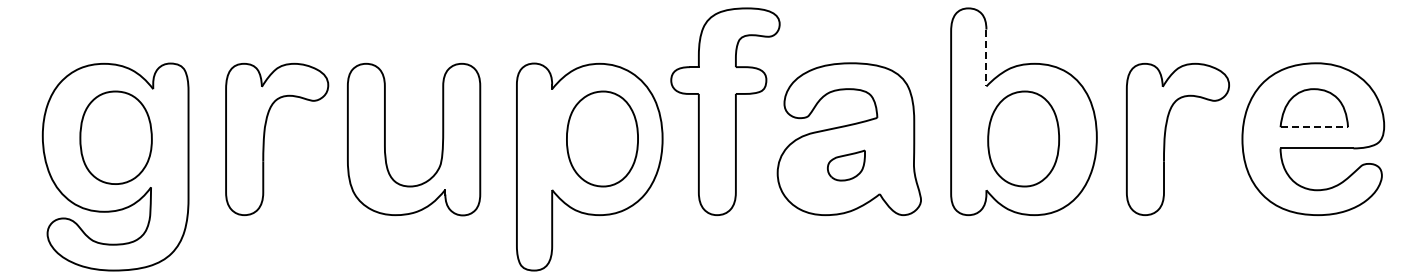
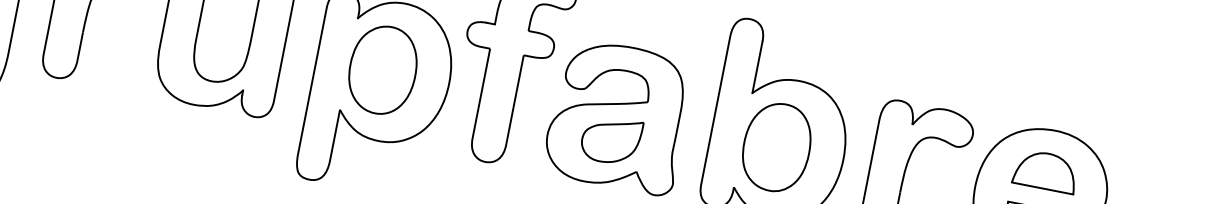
line: (986, 58) -> (757, 67), dashed -> solid
line: (1314, 127) -> (1042, 188), dashed -> solid
part: (602, 138) -> (383, 69), moved
part: (846, 165) -> (611, 139), size x1.67

